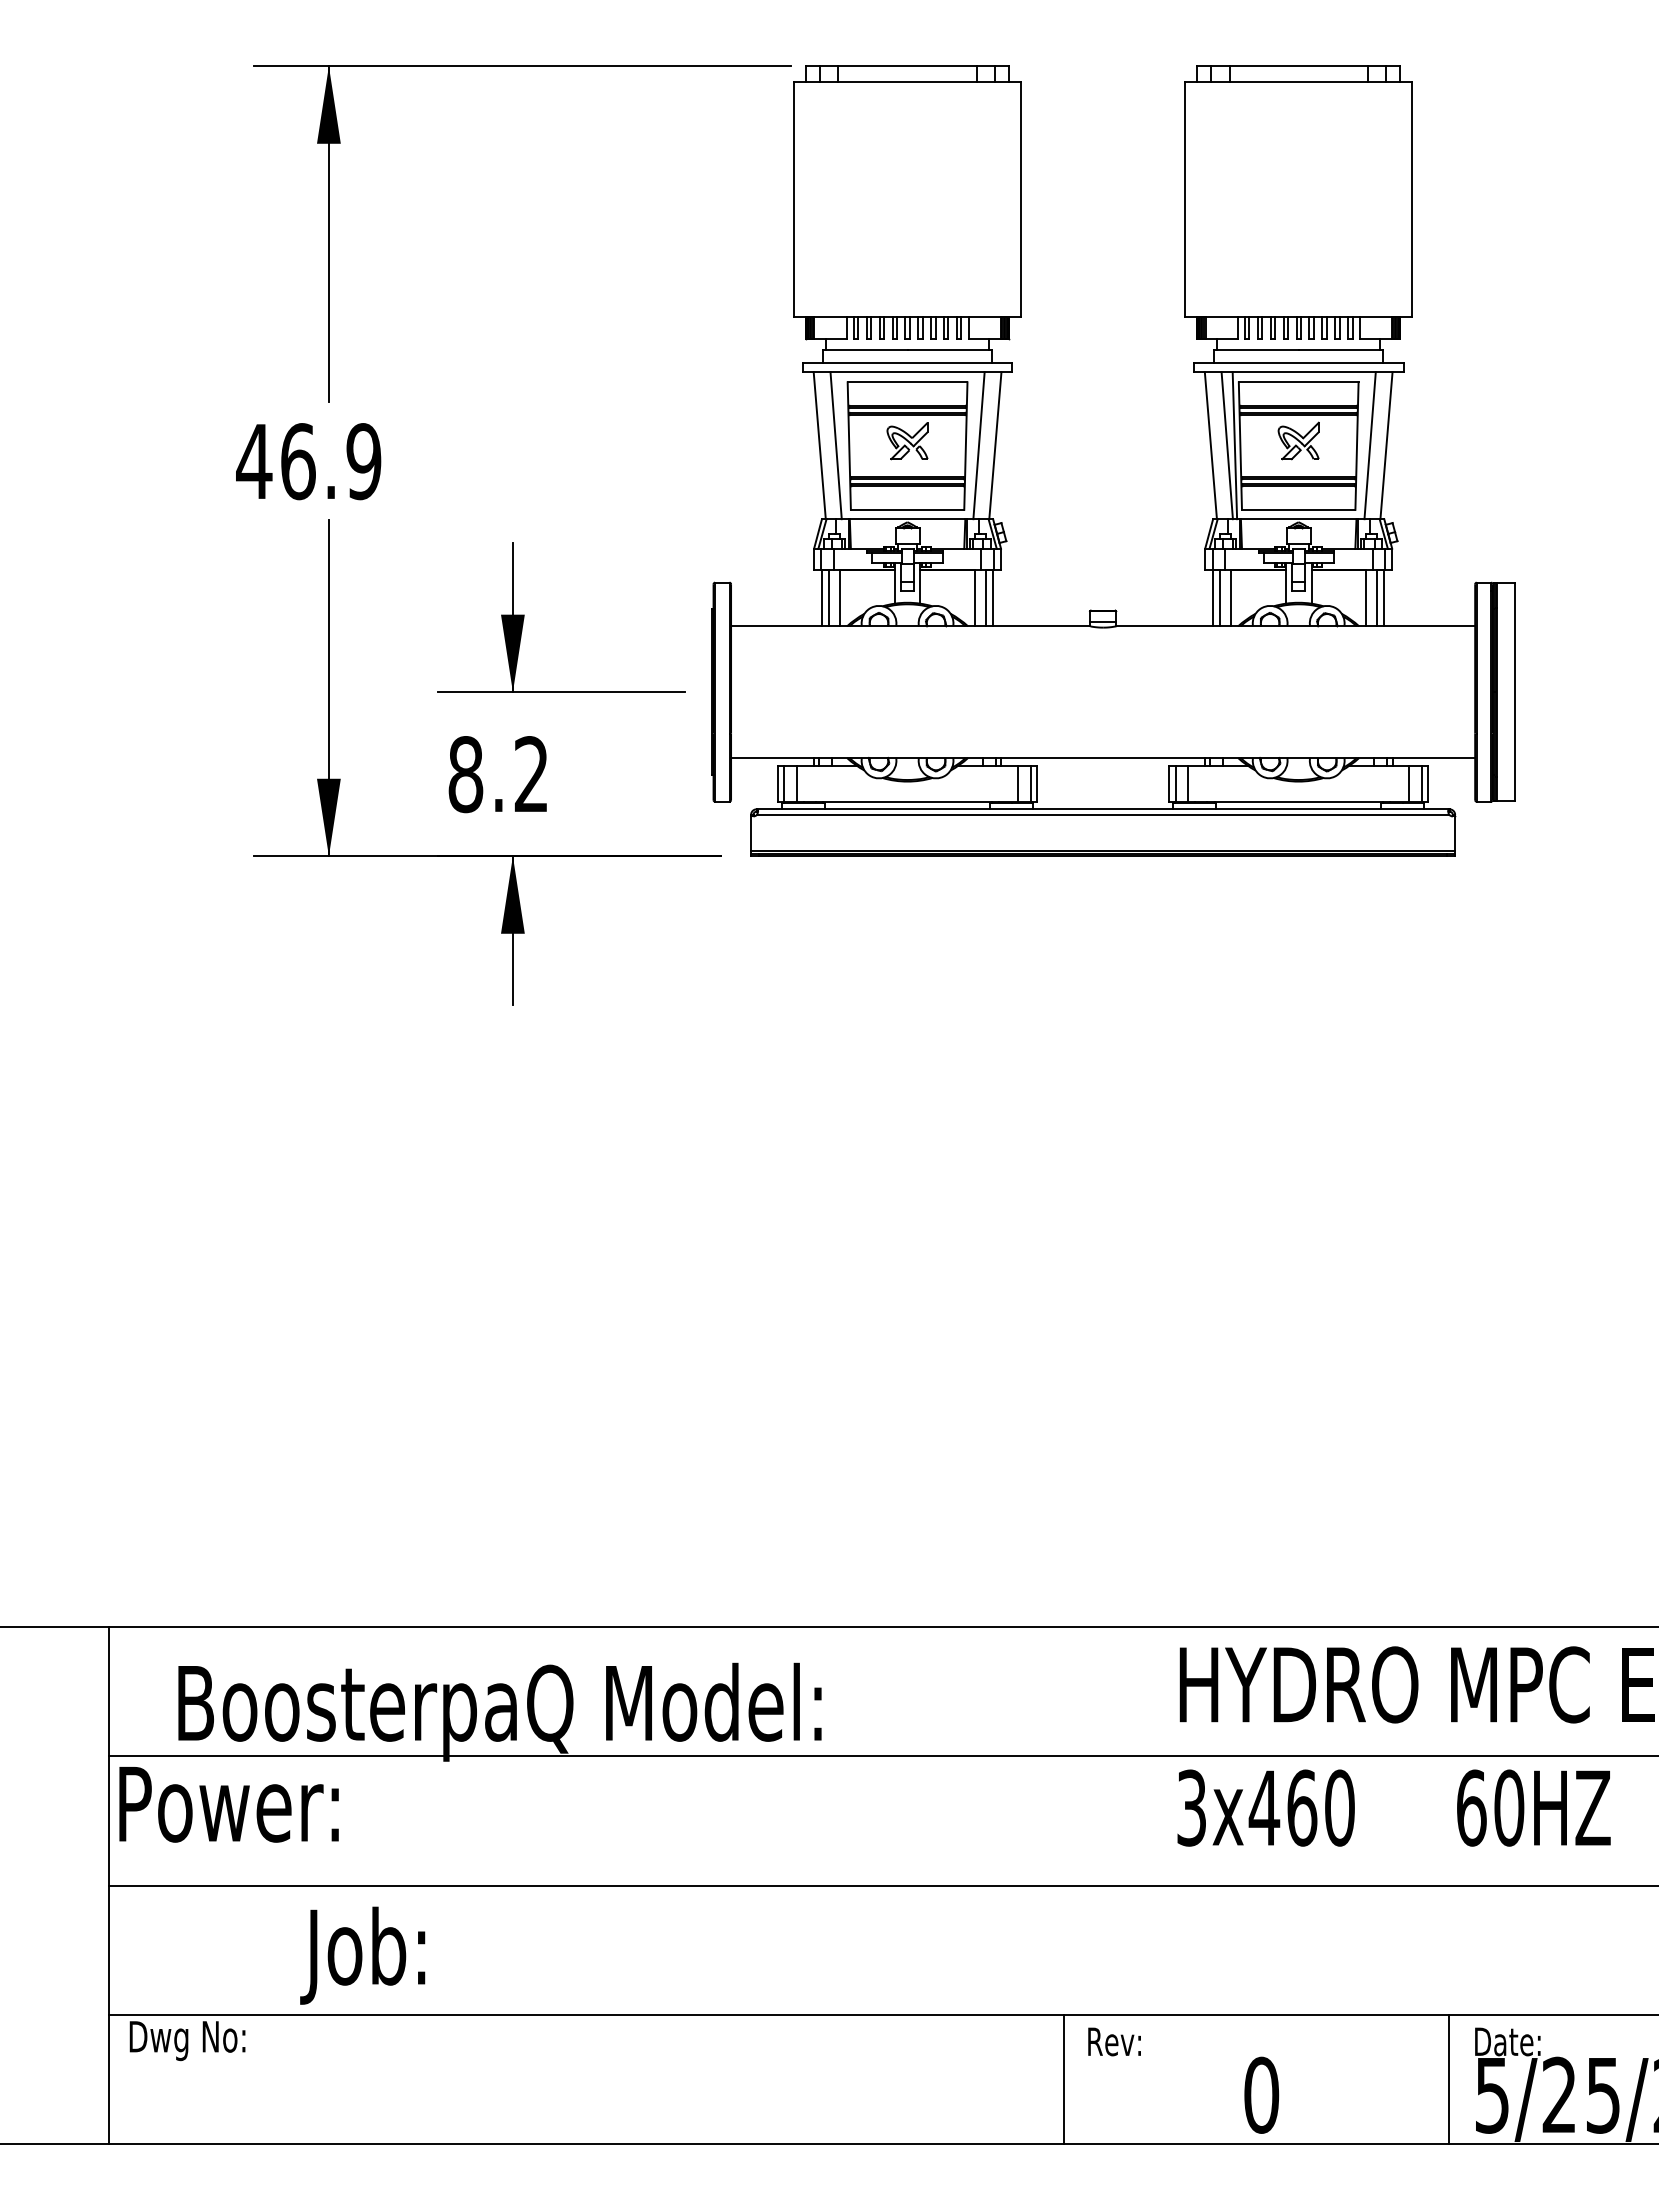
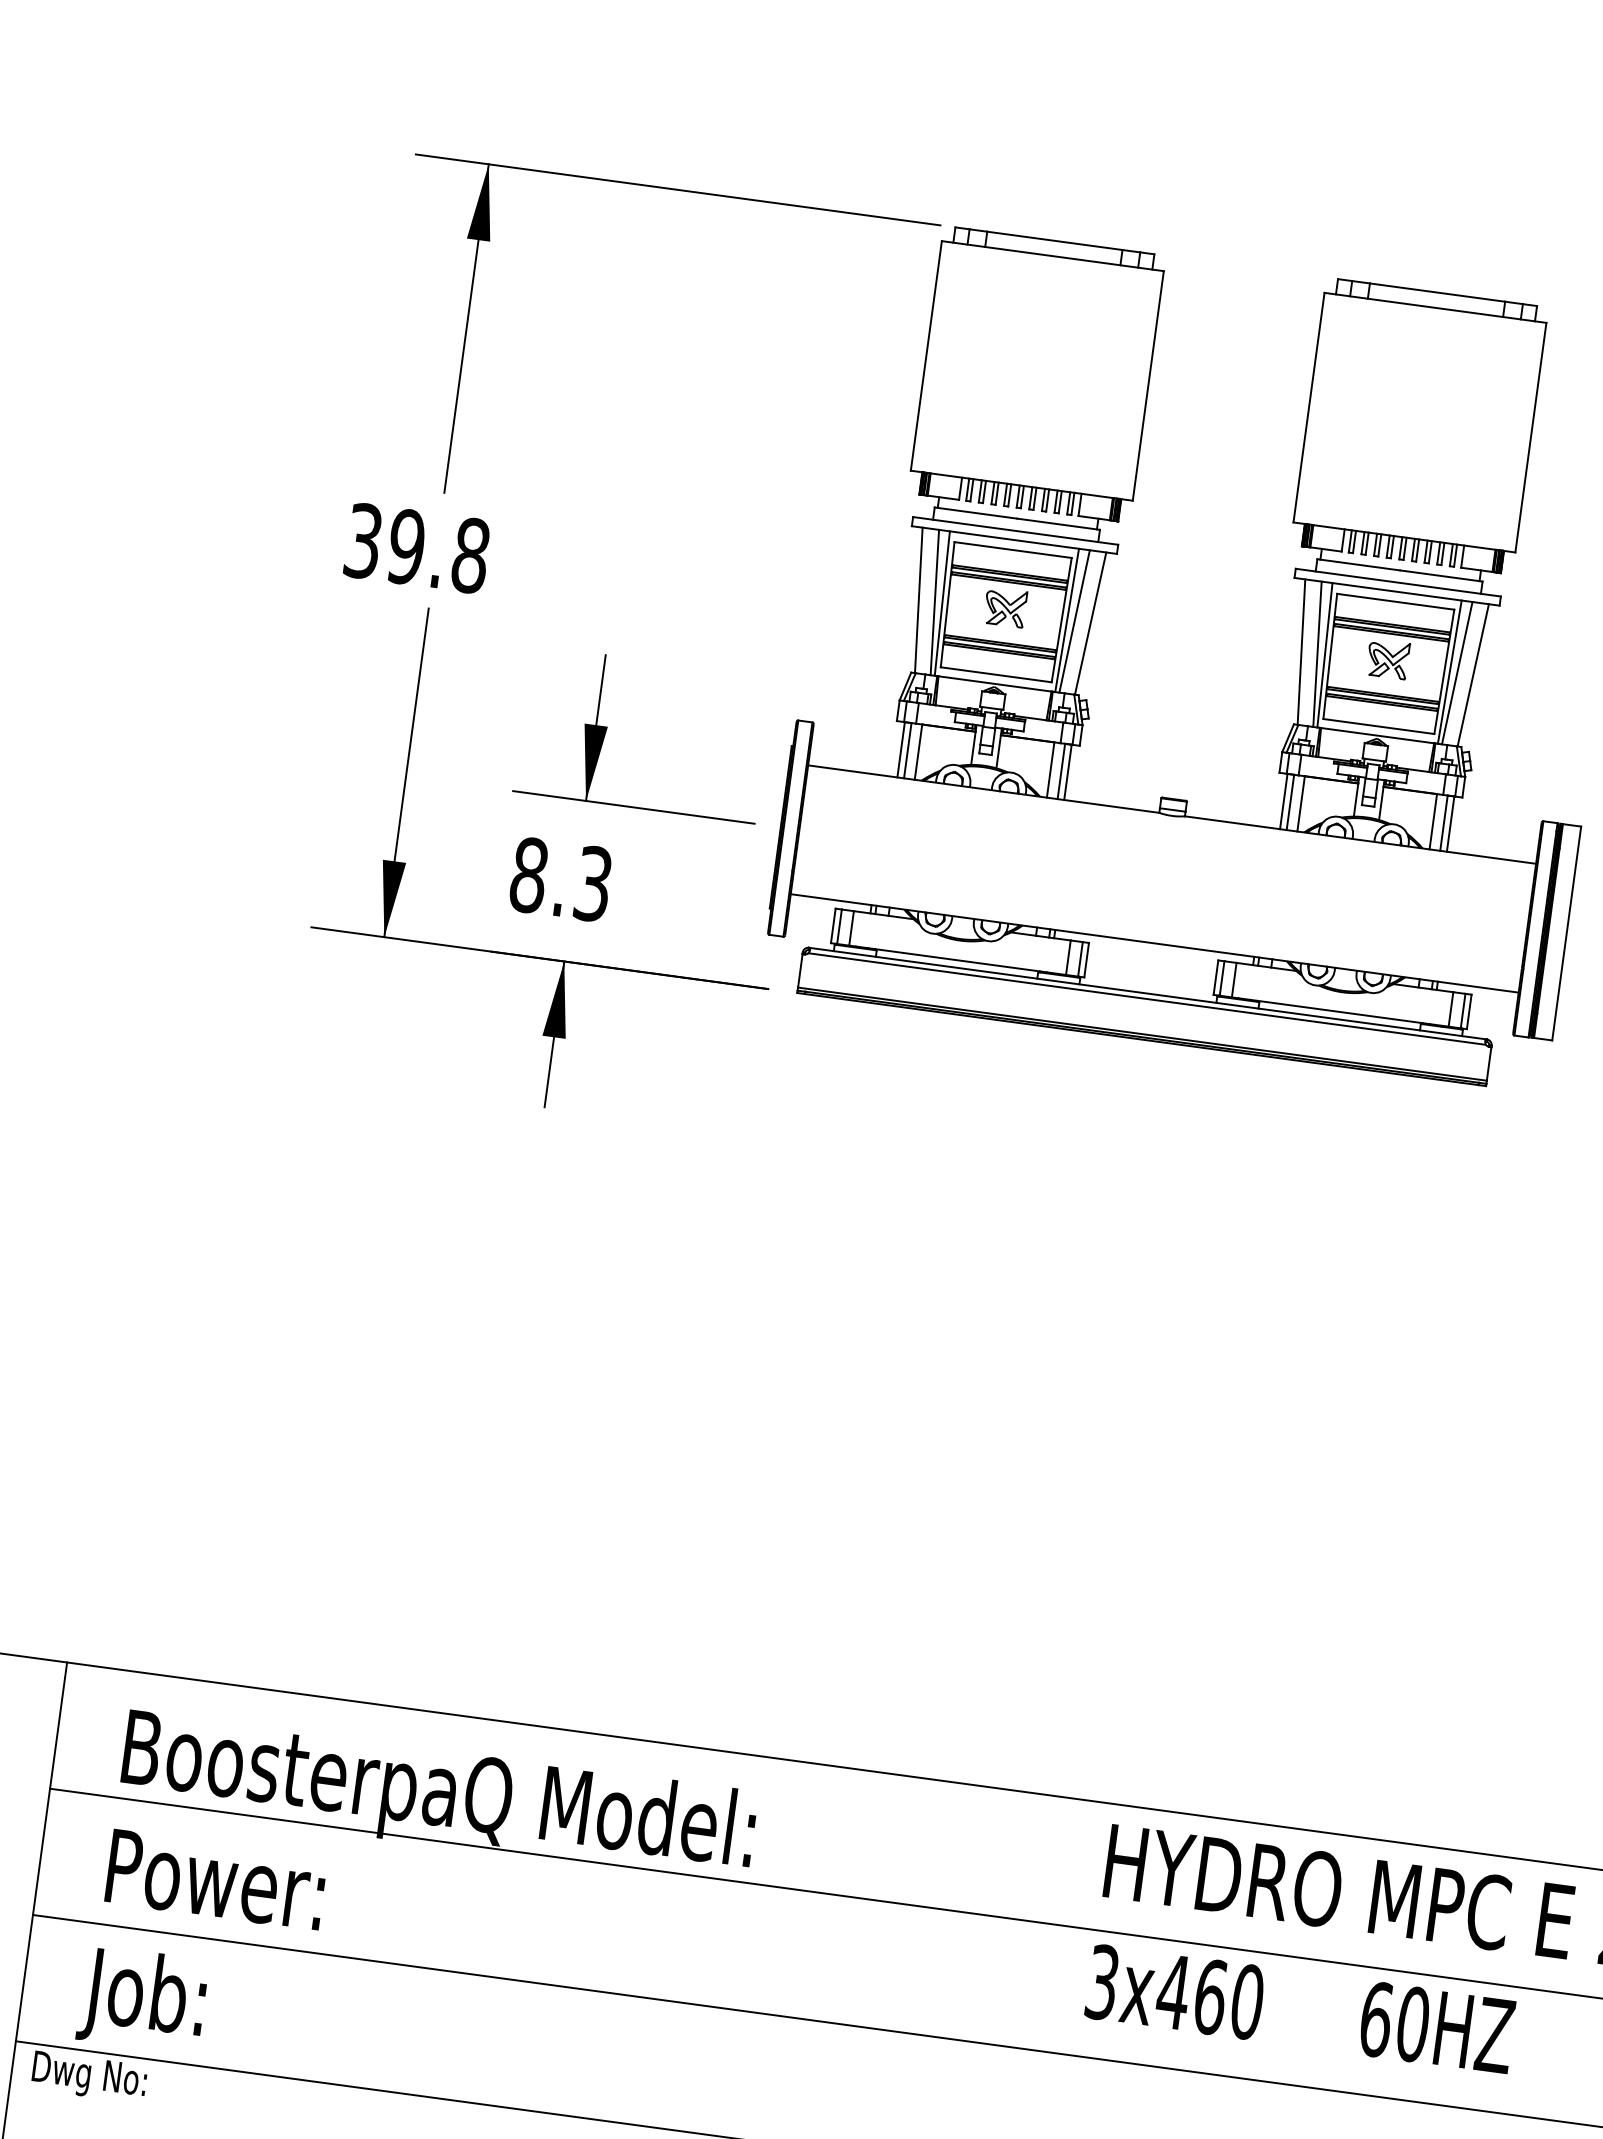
line: (843, 445) -> (942, 603), added
line: (971, 445) -> (1067, 620), added
line: (1362, 445) -> (1449, 672), added
text: (308, 461) -> (416, 548), 46.9 -> 39.8
text: (531, 774) -> (593, 883), 8.2 -> 8.3
text: (228, 1804) -> (215, 1879), moved
text: (362, 1955) -> (142, 1999), moved

